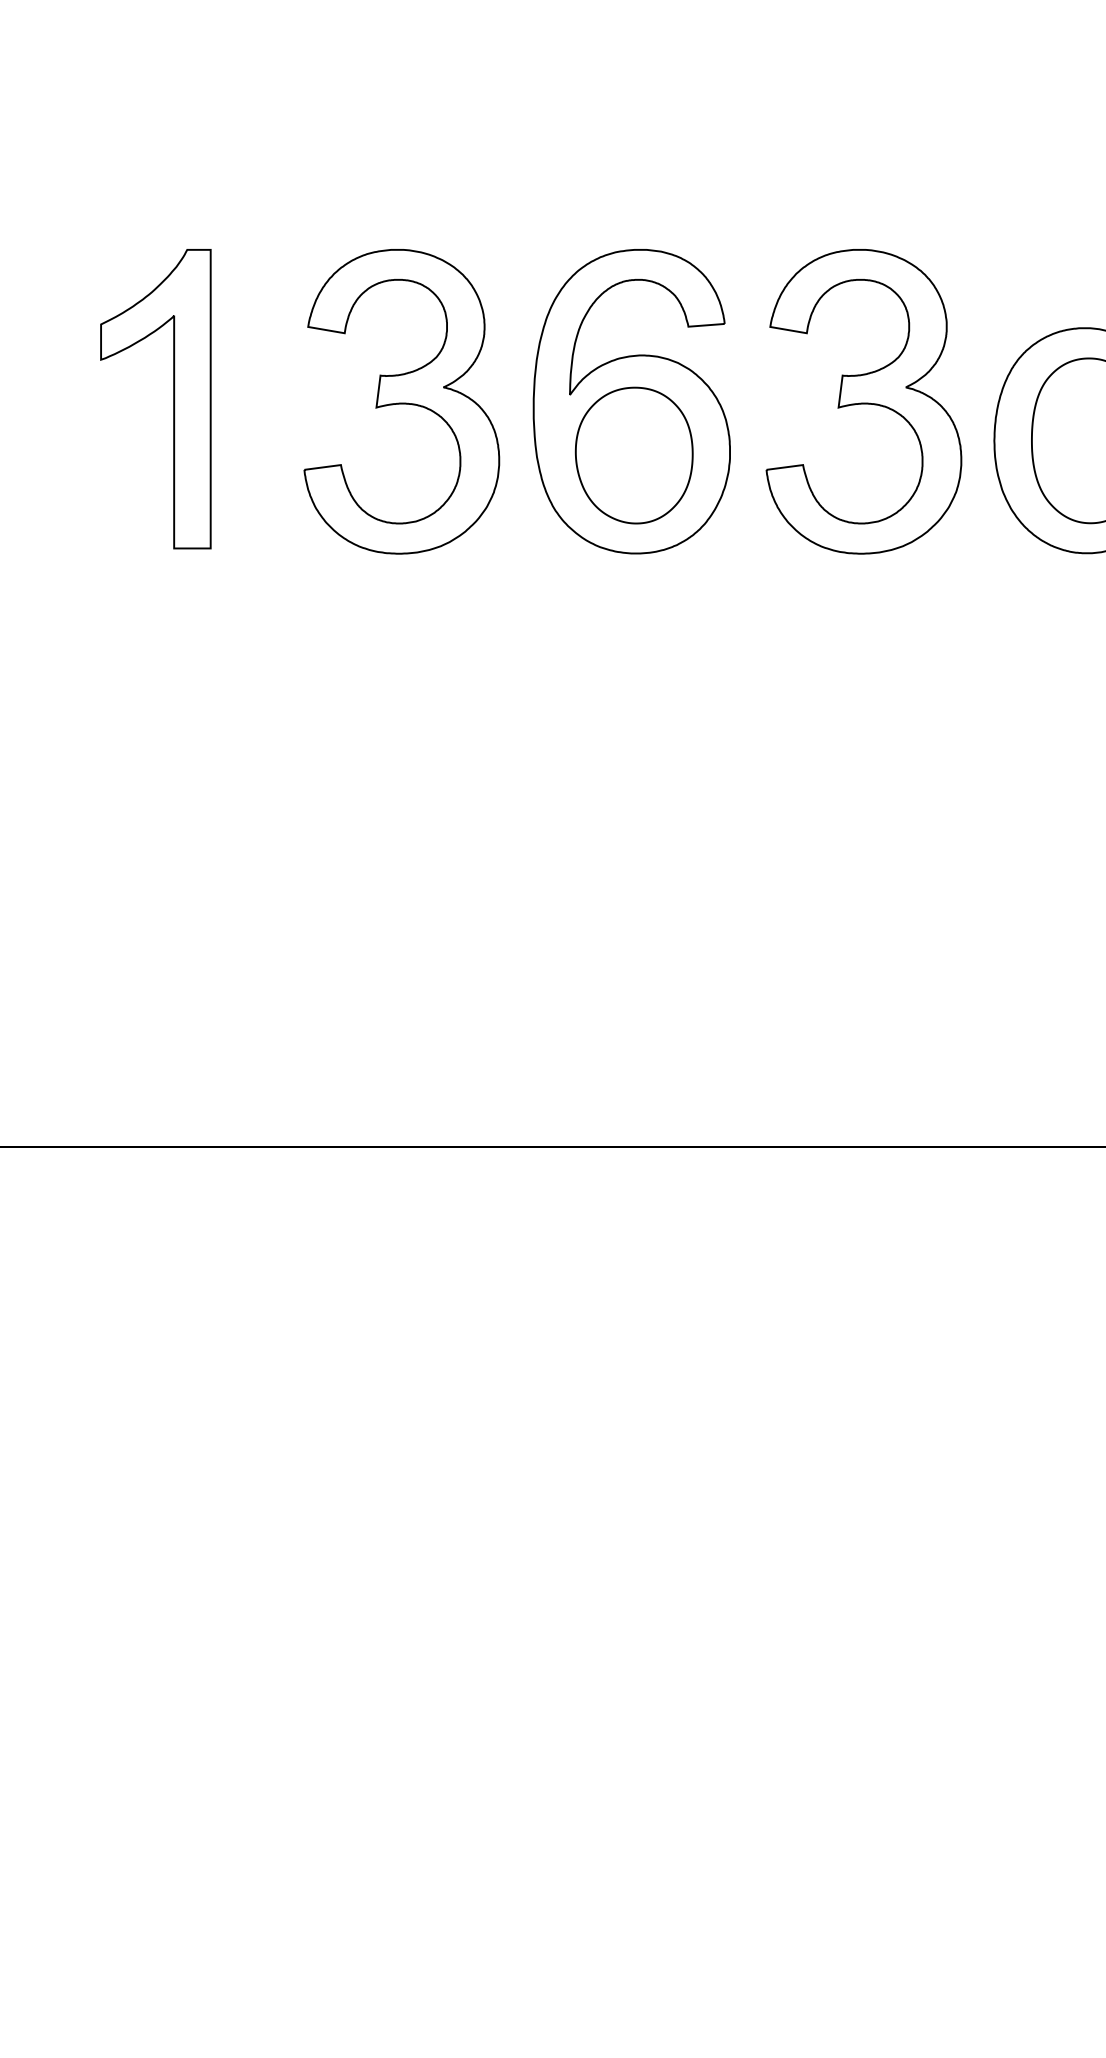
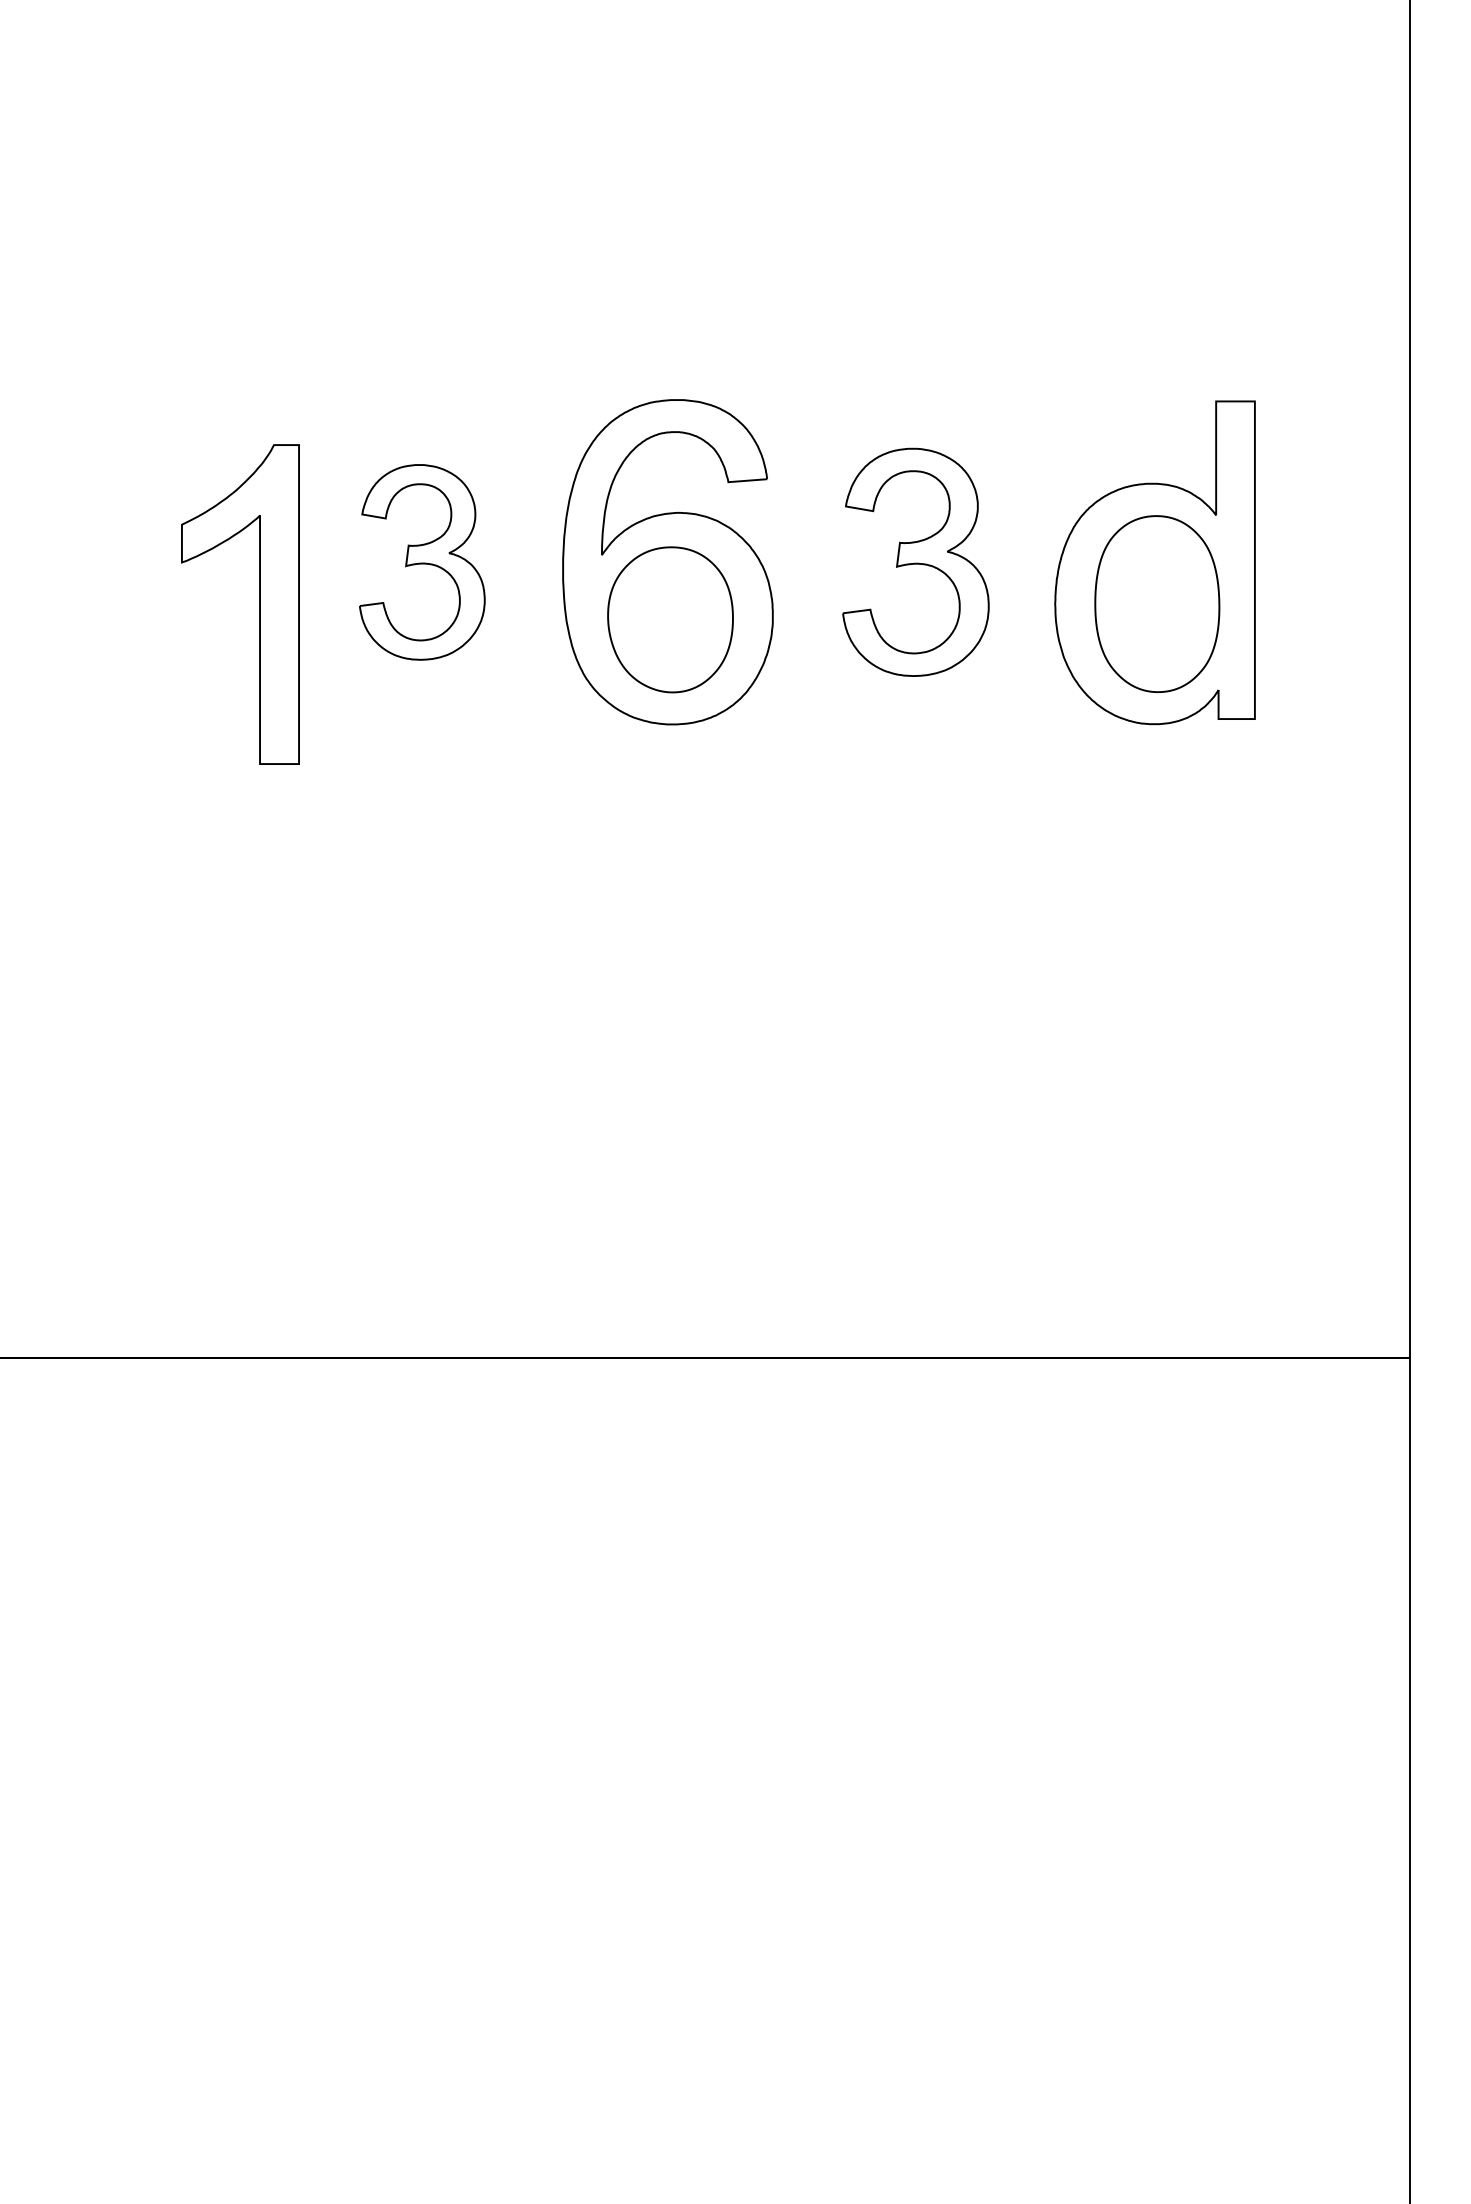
part: (173, 399) -> (259, 604), moved
part: (402, 401) -> (422, 562), size x0.6
part: (863, 401) -> (915, 562), size x0.7

